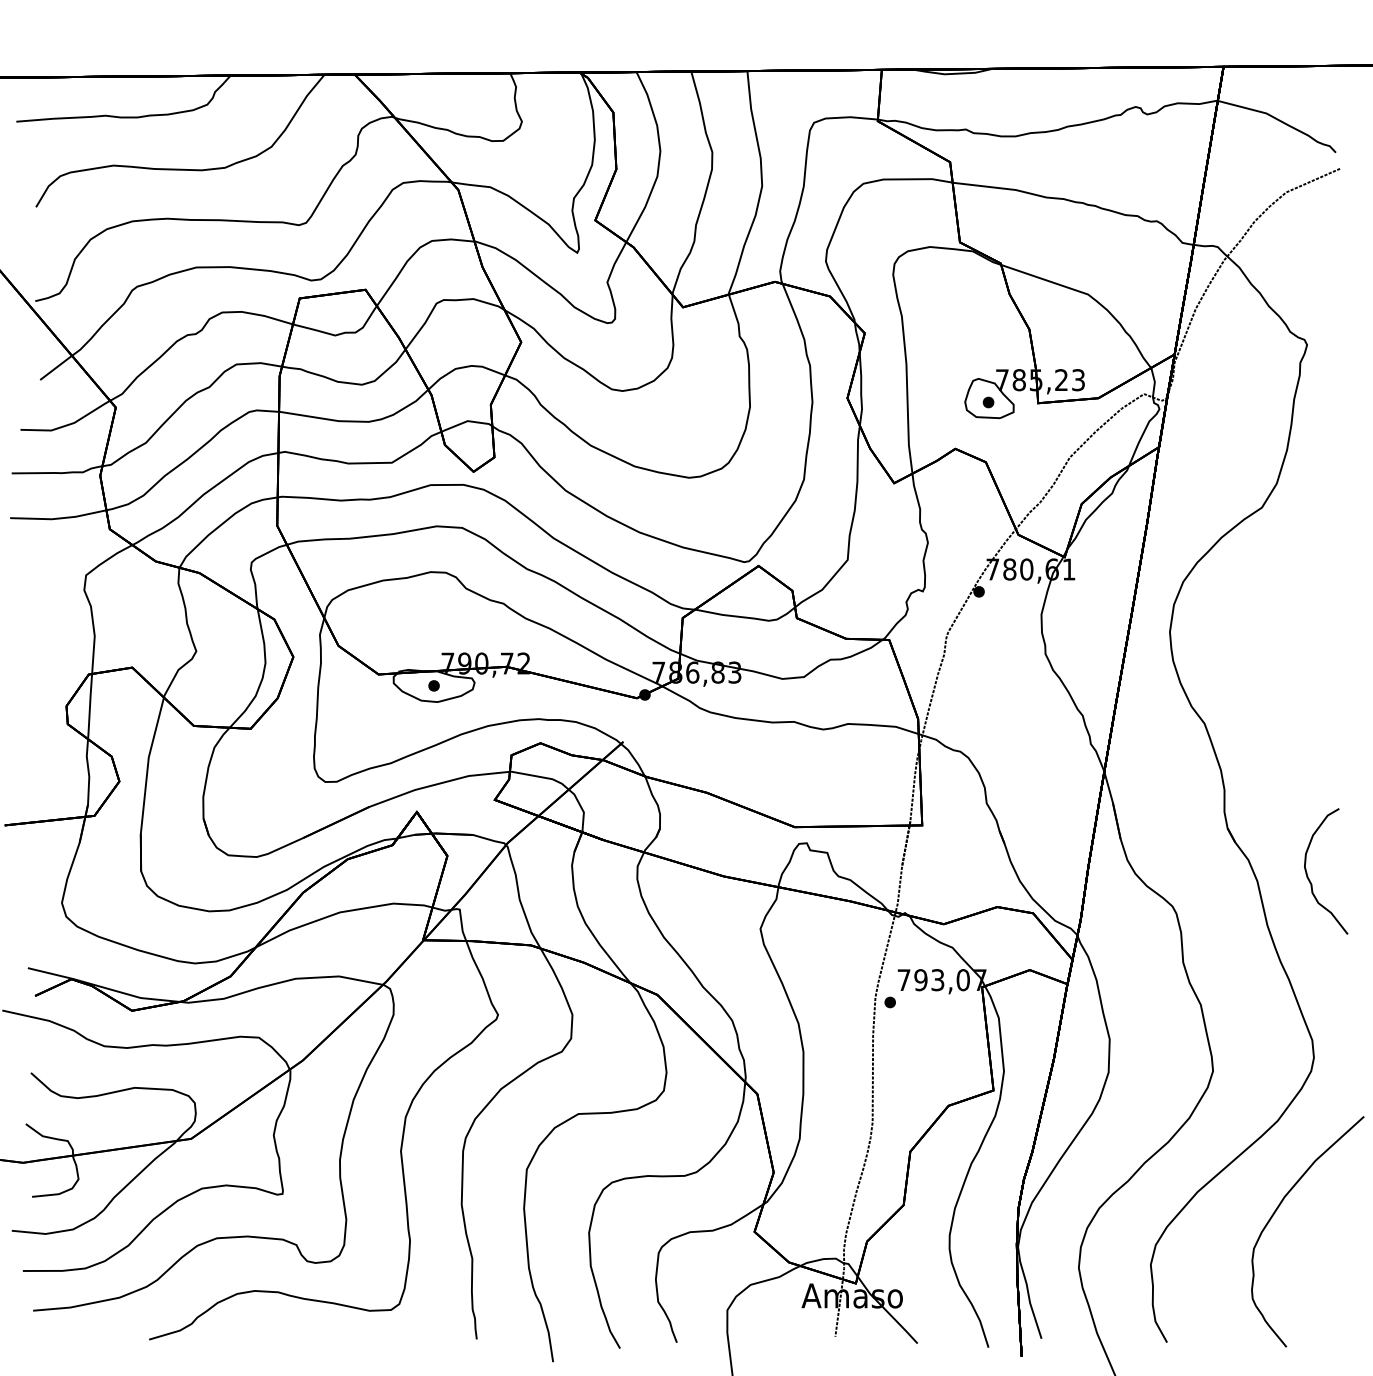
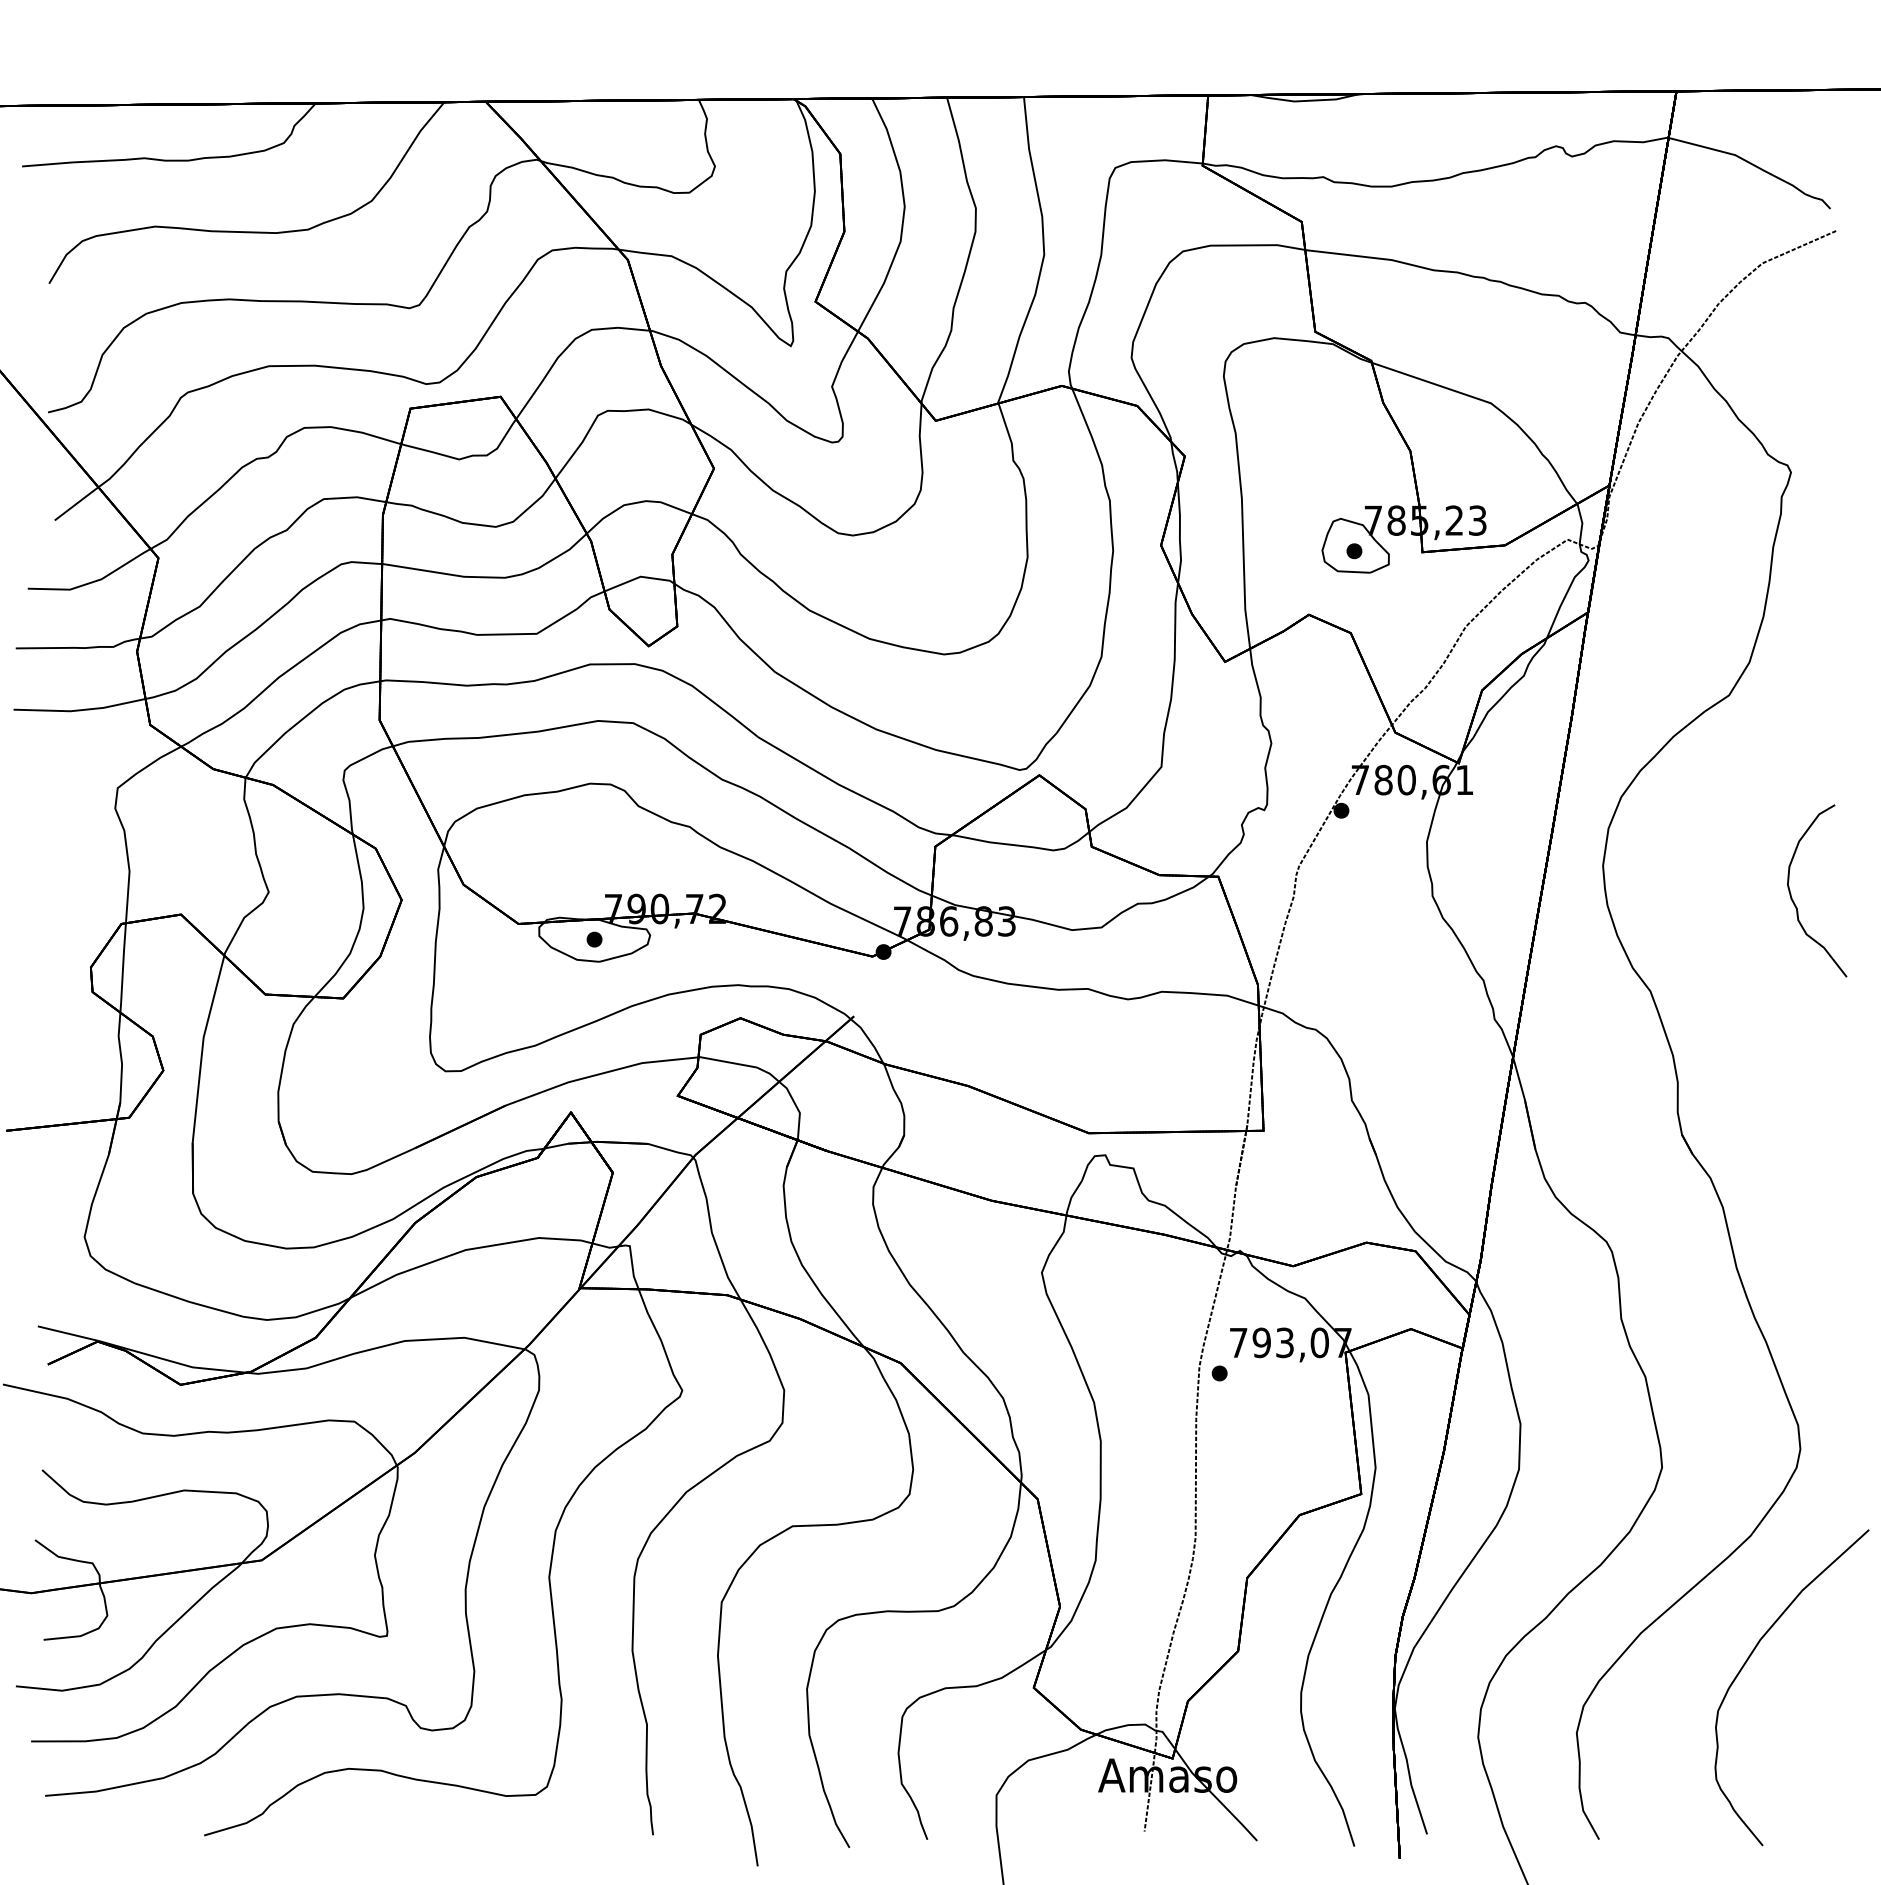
curve: (1309, 879) -> (1794, 901), moved

